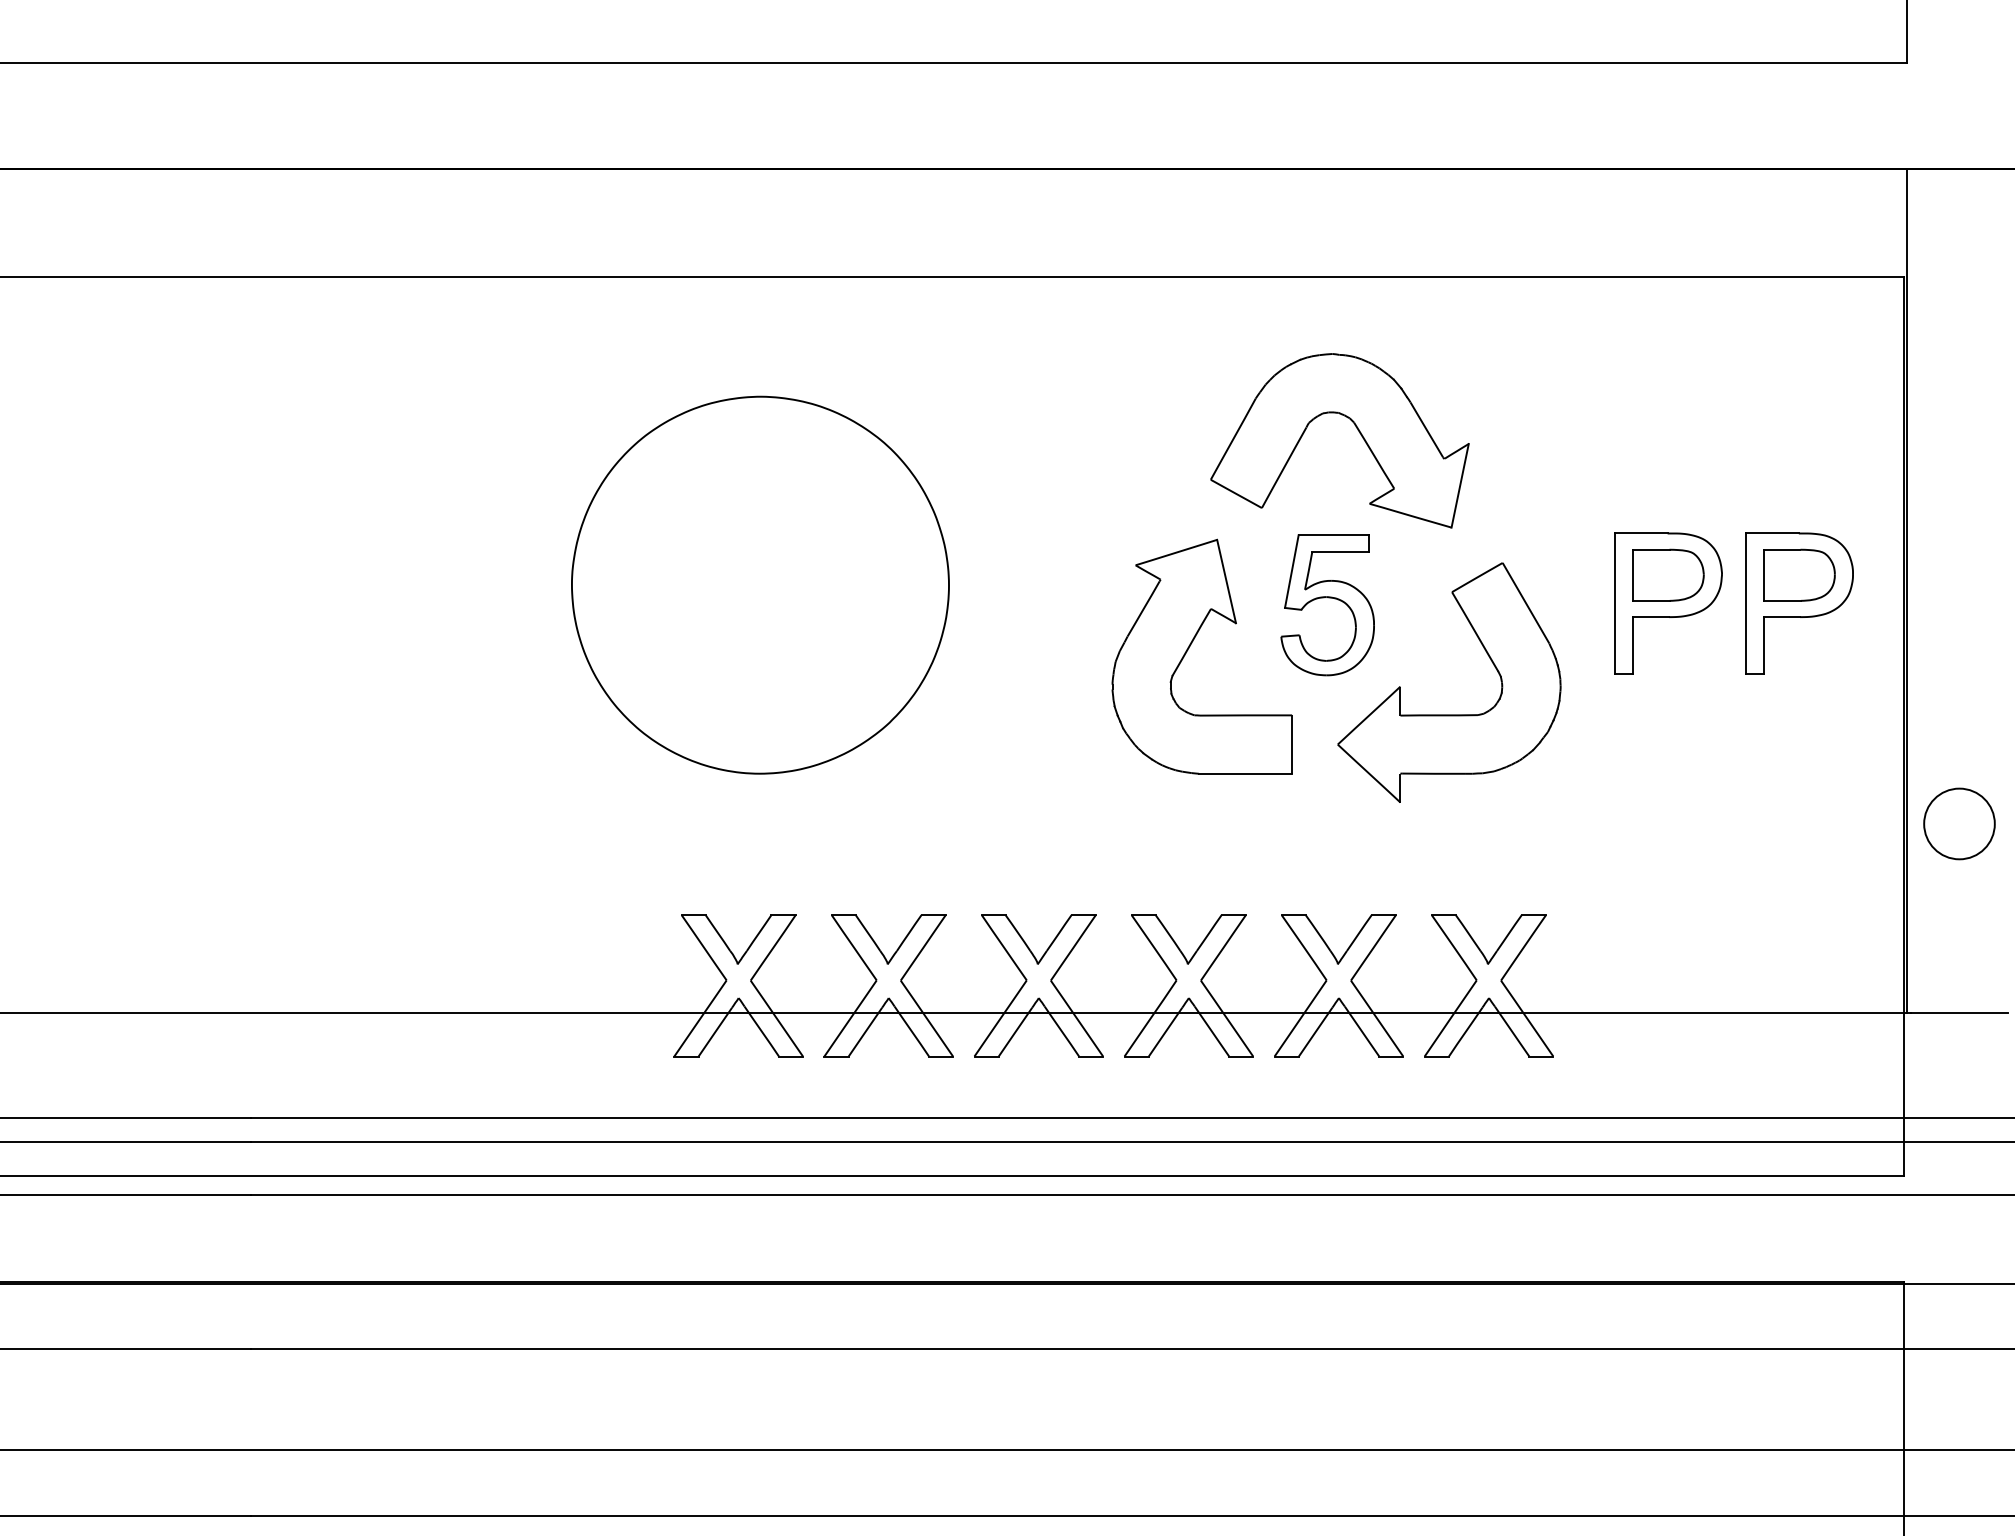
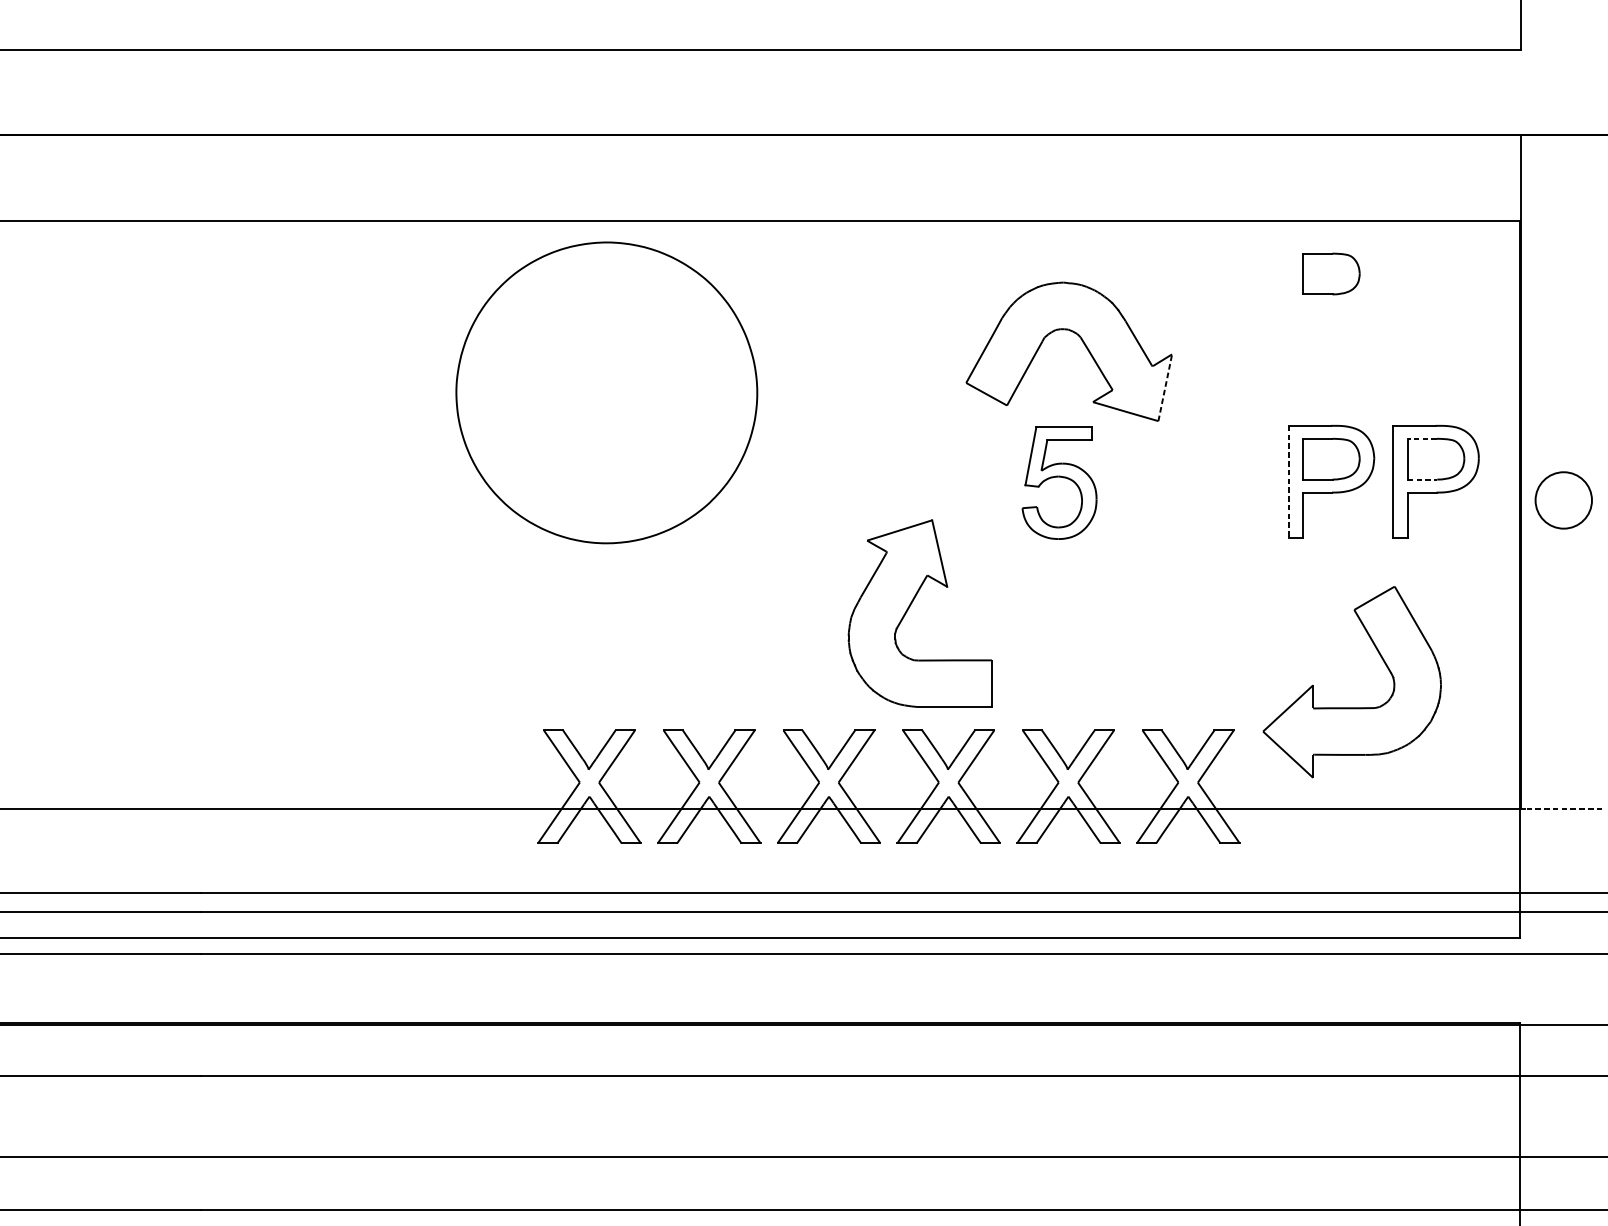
part: (1668, 342) -> (1331, 273), added
line: (1460, 485) -> (1165, 387), solid -> dashed
line: (1781, 549) -> (1421, 438), solid -> dashed
part: (760, 584) -> (606, 392), moved
line: (1782, 600) -> (1422, 479), solid -> dashed
line: (1614, 604) -> (1288, 482), solid -> dashed
part: (1188, 650) -> (909, 608), moved
part: (1449, 714) -> (1352, 707), moved
circle: (1959, 823) -> (1563, 500), moved
line: (1958, 1013) -> (1562, 808), solid -> dashed

